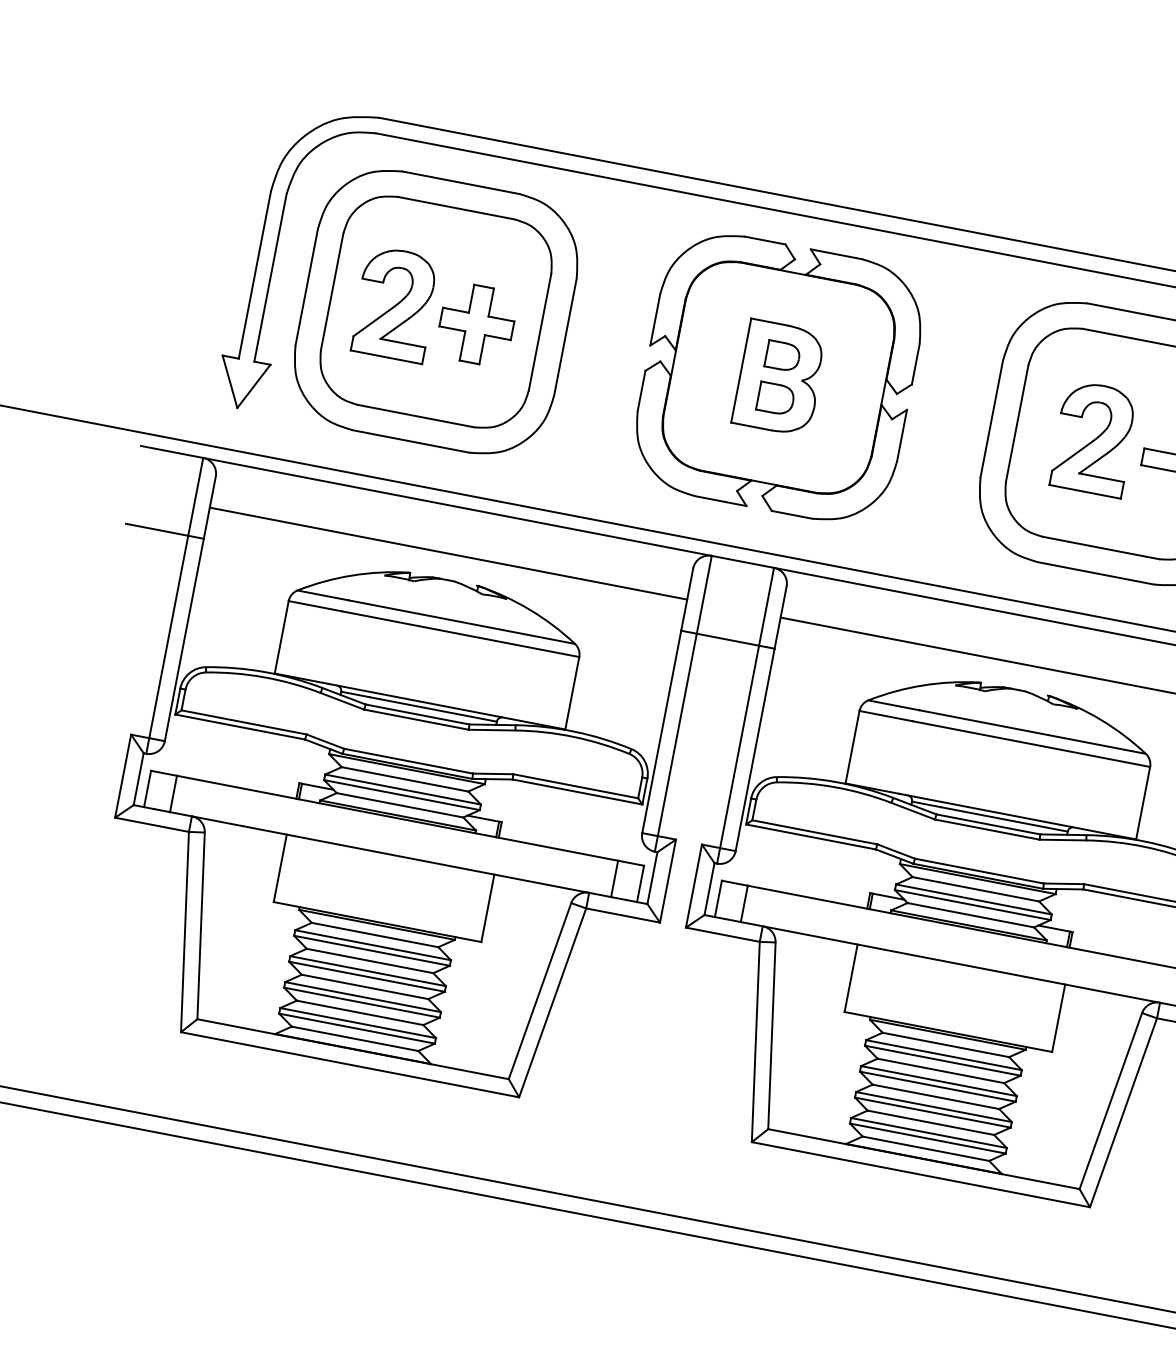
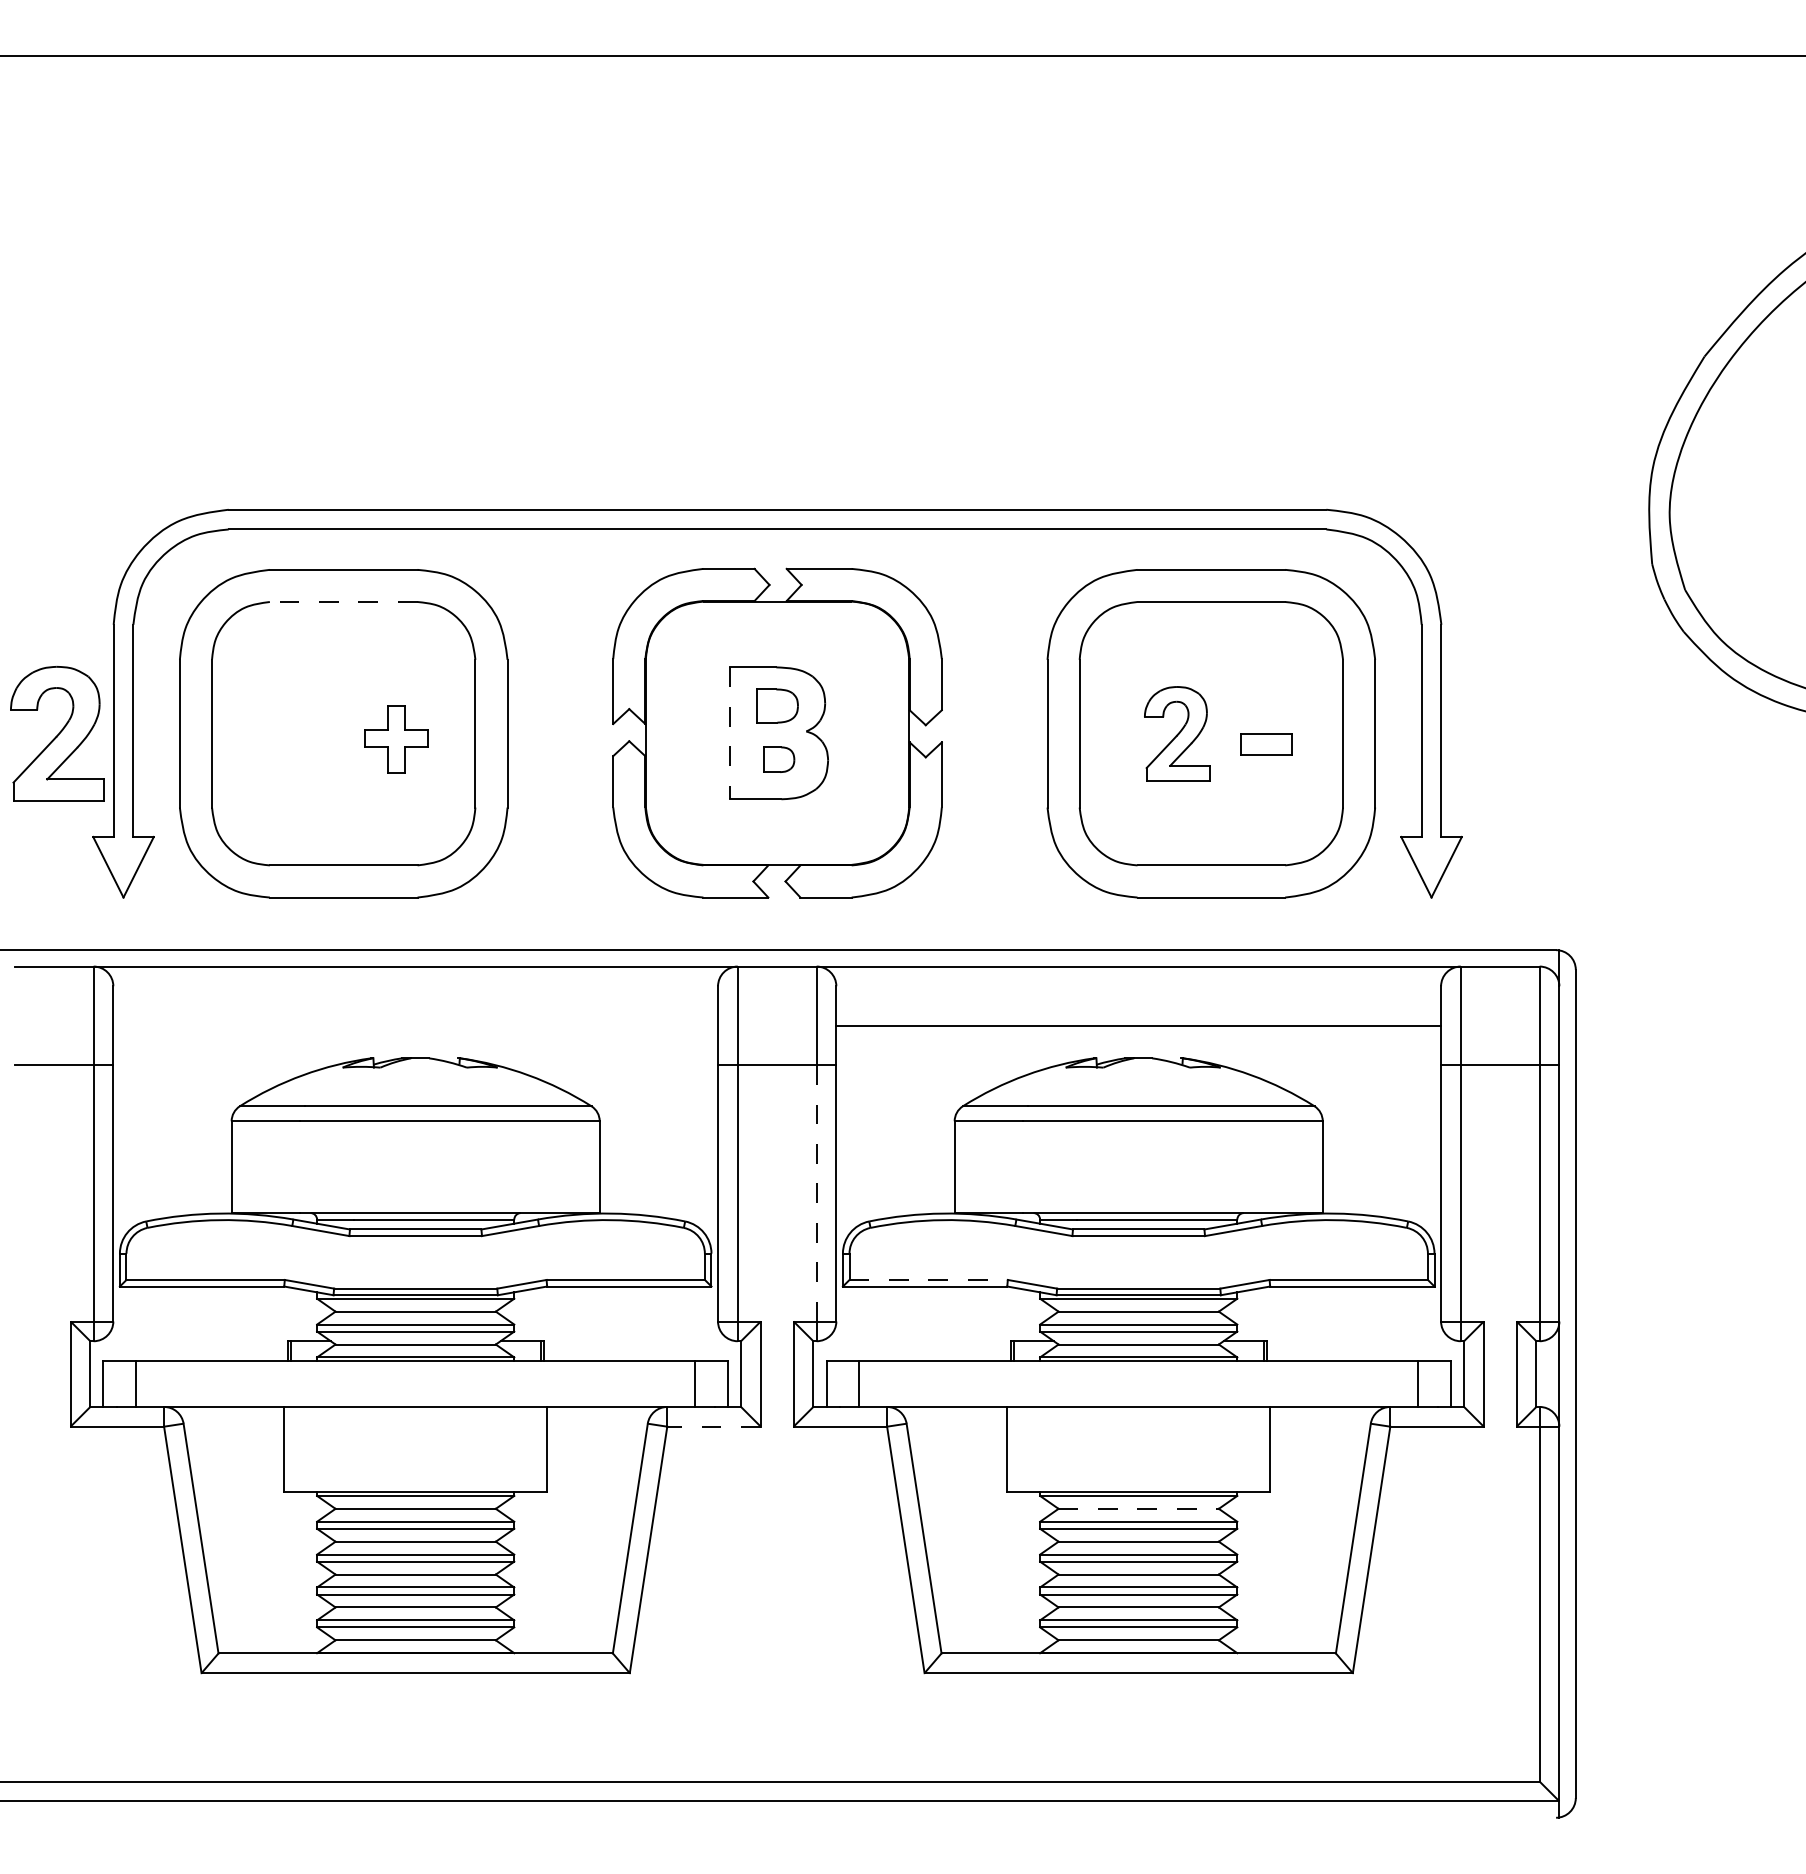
line: (456, 207) -> (343, 601), solid -> dashed
part: (395, 304) -> (57, 733), moved
part: (477, 323) -> (396, 738), size x0.7
line: (741, 370) -> (730, 733), solid -> dashed
part: (775, 398) -> (778, 759), size x0.7
part: (1094, 438) -> (1177, 733), size x0.7
line: (448, 553) -> (415, 1025), removed
line: (739, 746) -> (816, 1192), solid -> dashed
line: (815, 832) -> (929, 1279), solid -> dashed
line: (623, 915) -> (714, 1426), solid -> dashed
line: (946, 1044) -> (1139, 1508), solid -> dashed

